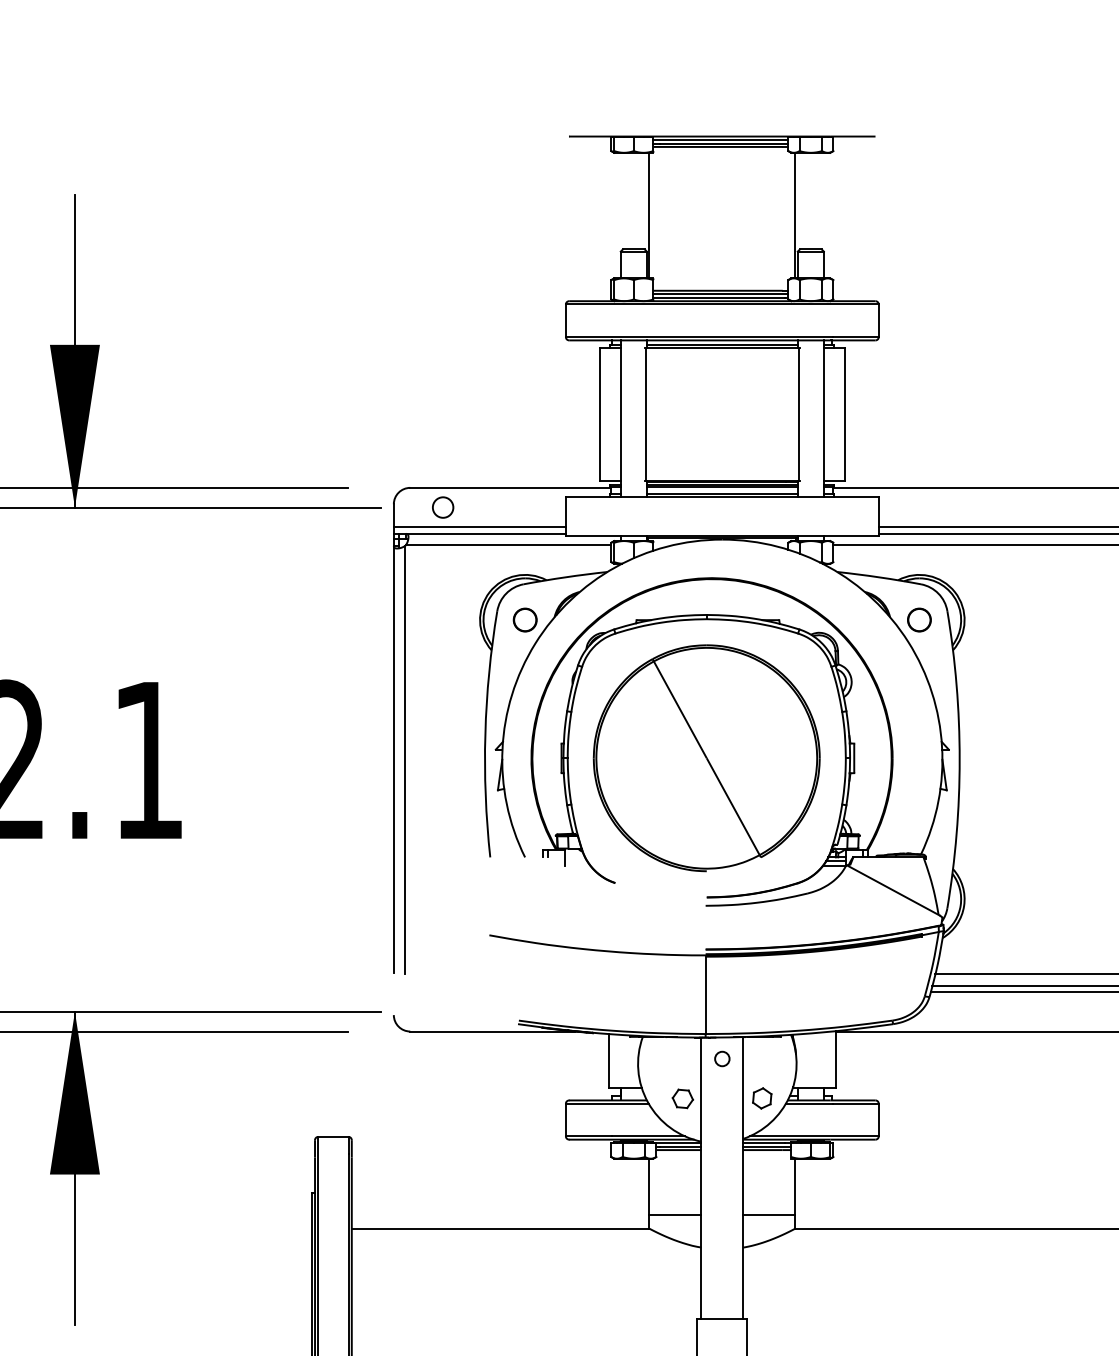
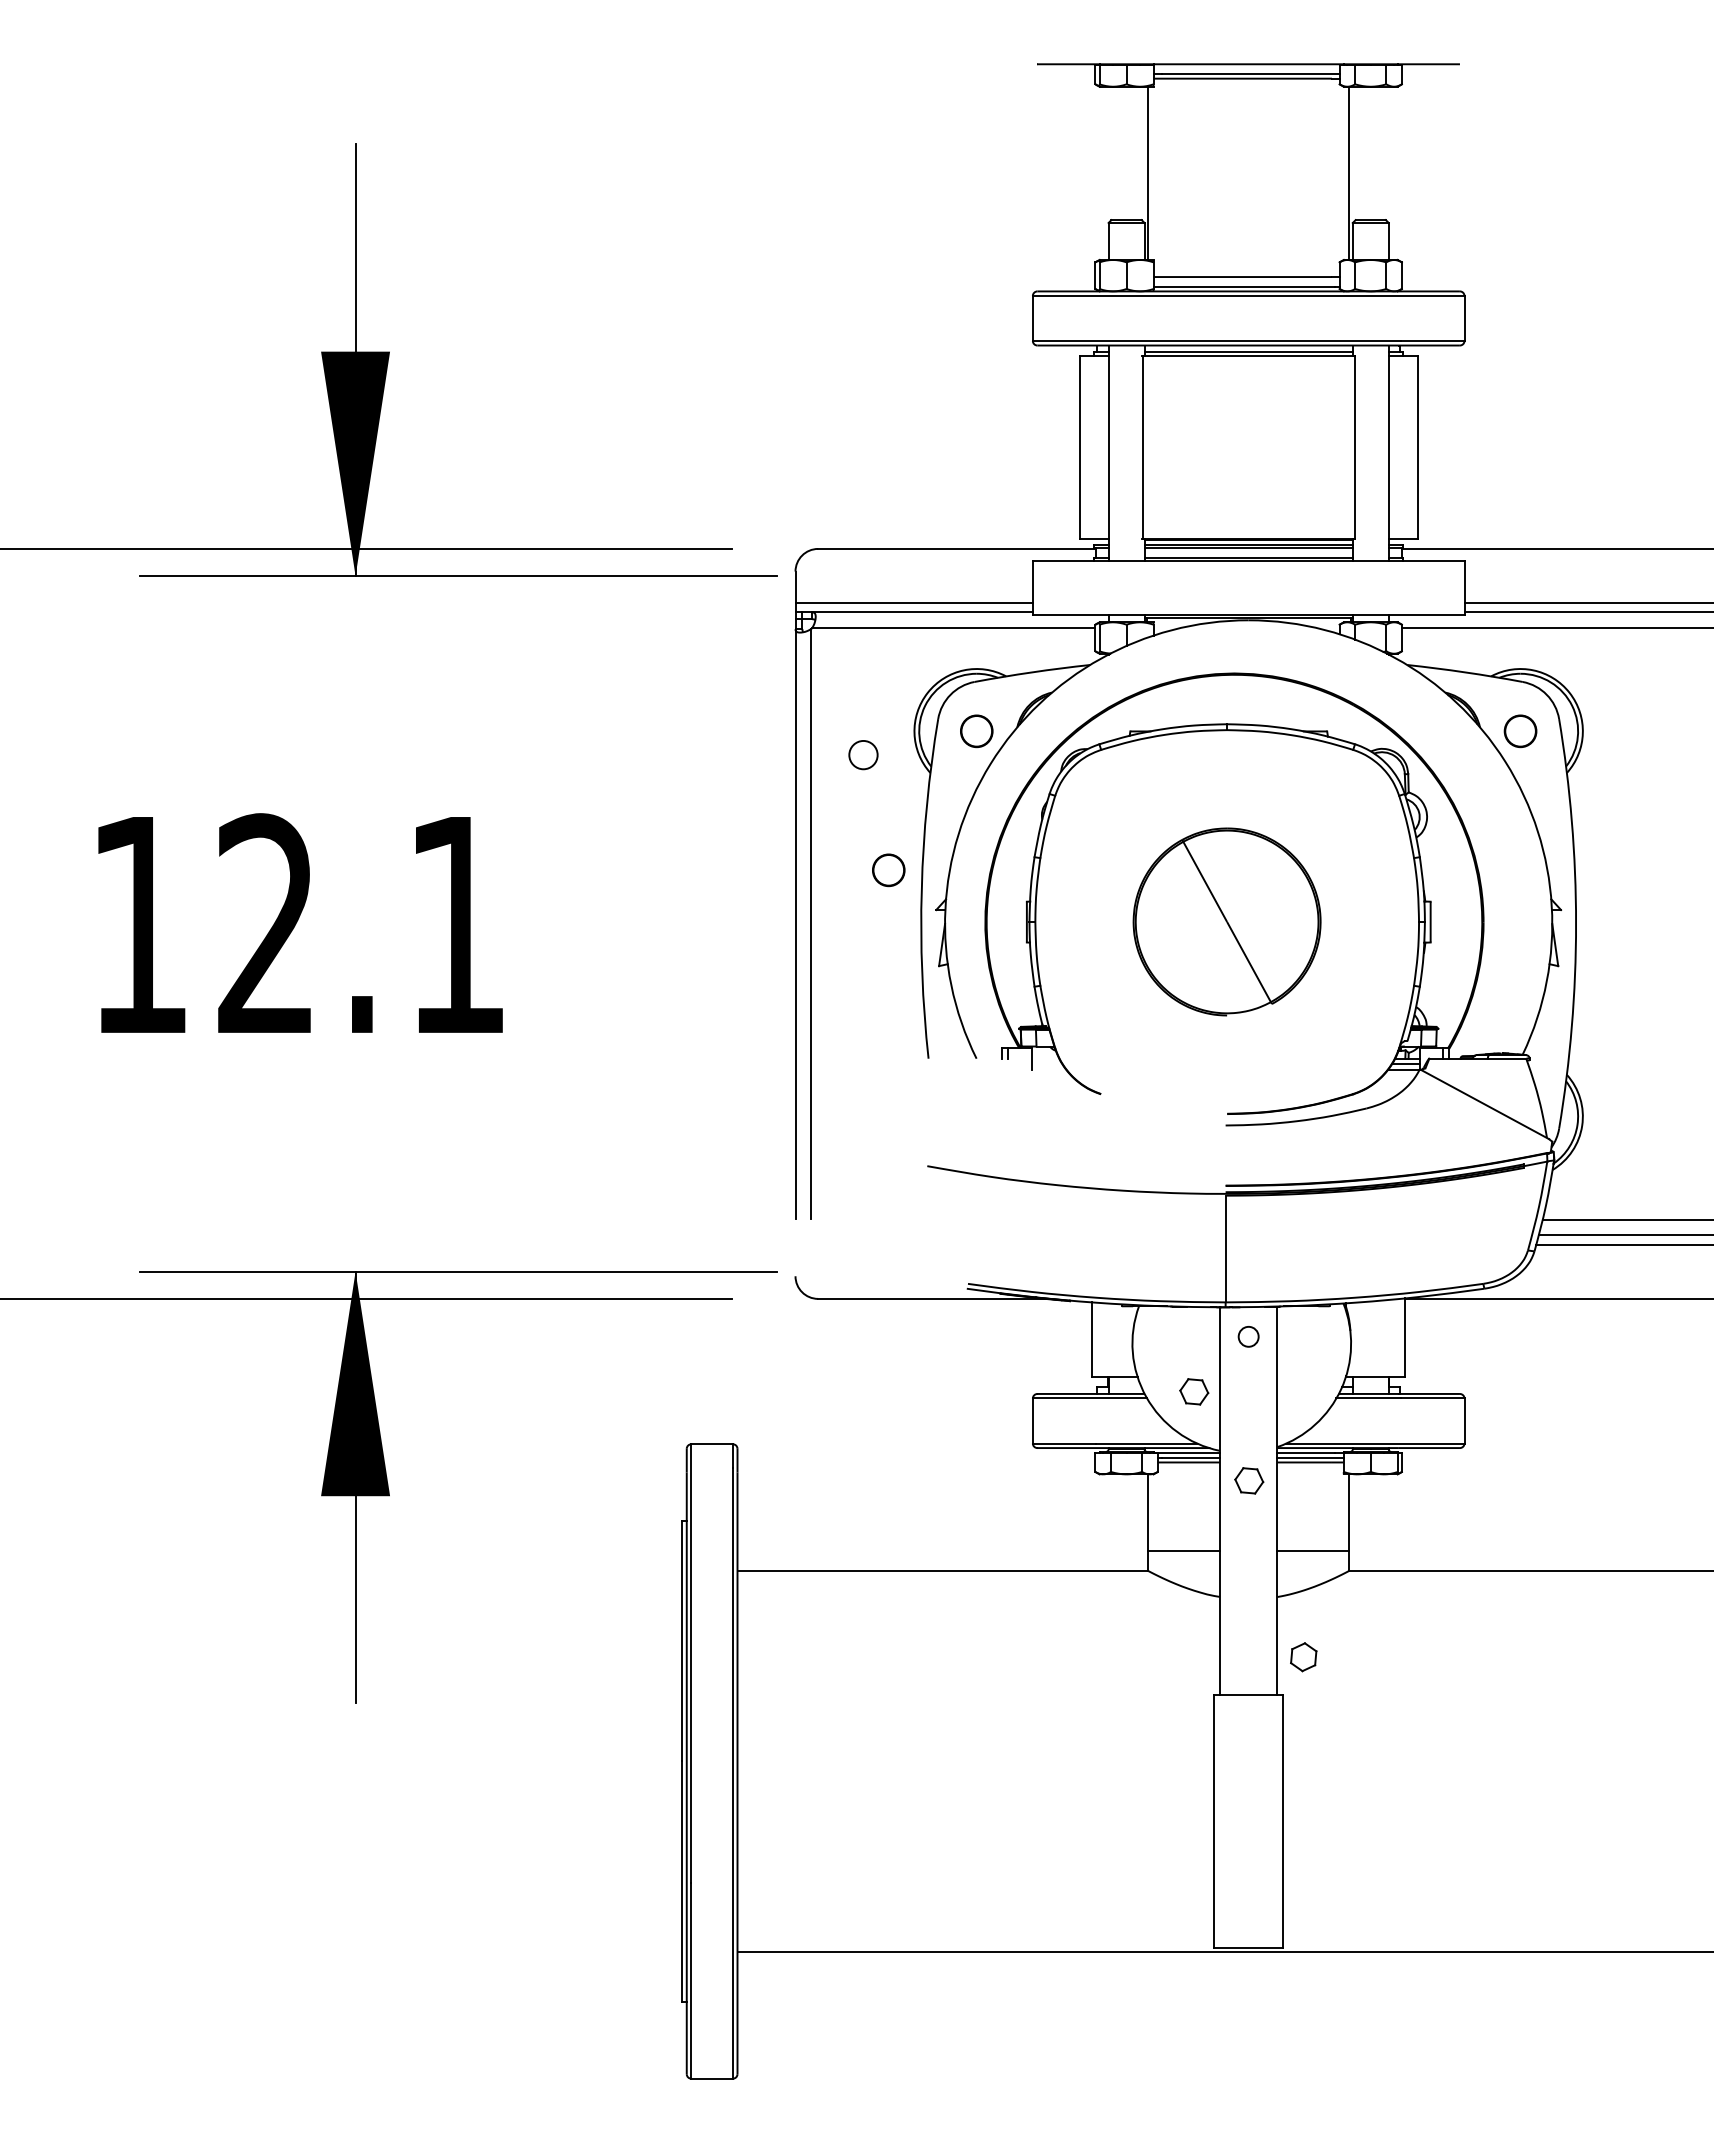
line: (720, 139) -> (1246, 68), removed
line: (720, 294) -> (1246, 281), removed
circle: (443, 507) -> (863, 755), moved
part: (461, 720) -> (888, 870), added
part: (706, 757) -> (1226, 921), size x0.6
part: (762, 1098) -> (1303, 1657), moved
part: (722, 1163) -> (1249, 1480), added

